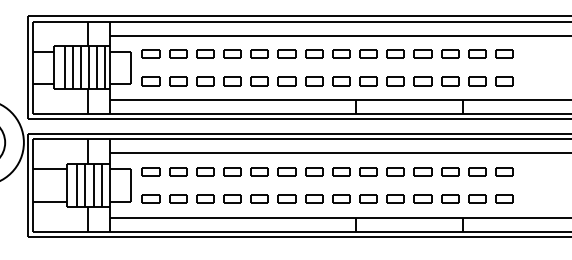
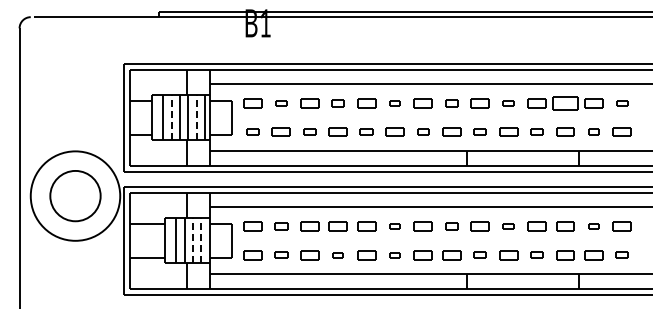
part: (177, 54) -> (280, 103), size x0.6
part: (231, 54) -> (337, 103), size x0.7
part: (286, 54) -> (394, 103), size x0.6
part: (341, 54) -> (451, 103), size x0.7
part: (395, 54) -> (508, 103), size x0.6
part: (450, 54) -> (565, 103), size x1.4
part: (503, 54) -> (621, 103), size x0.6
line: (73, 67) -> (171, 117), solid -> dashed
line: (96, 67) -> (196, 117), solid -> dashed
part: (150, 80) -> (252, 131), size x0.7
part: (205, 80) -> (309, 131), size x0.7
part: (259, 80) -> (366, 131), size x0.7
part: (313, 80) -> (422, 131), size x0.6
part: (367, 80) -> (479, 131), size x0.7
part: (422, 80) -> (536, 131), size x0.7
part: (477, 80) -> (593, 131), size x0.6
part: (177, 171) -> (280, 226), size x0.7
part: (286, 171) -> (394, 226), size x0.6
part: (341, 171) -> (451, 226), size x0.7
part: (395, 171) -> (508, 226), size x0.6
part: (477, 171) -> (593, 226), size x0.6
line: (93, 185) -> (192, 240), solid -> dashed
line: (101, 185) -> (201, 240), solid -> dashed
part: (177, 199) -> (280, 255), size x0.7
part: (231, 199) -> (337, 255), size x0.6
part: (286, 199) -> (394, 255), size x0.6
part: (367, 199) -> (479, 255), size x0.7
part: (422, 199) -> (536, 255), size x0.7
part: (503, 199) -> (621, 255), size x0.7

